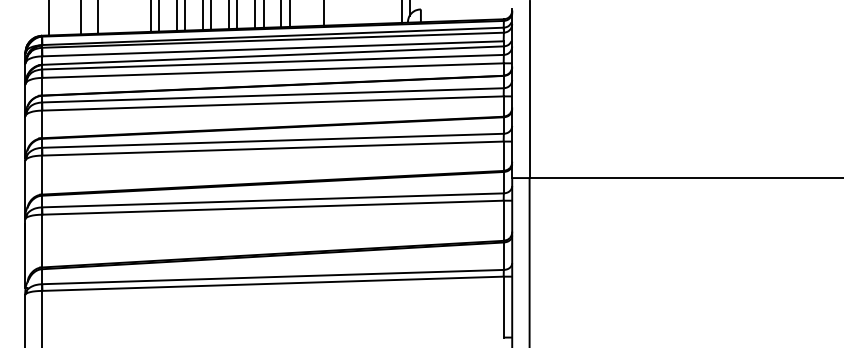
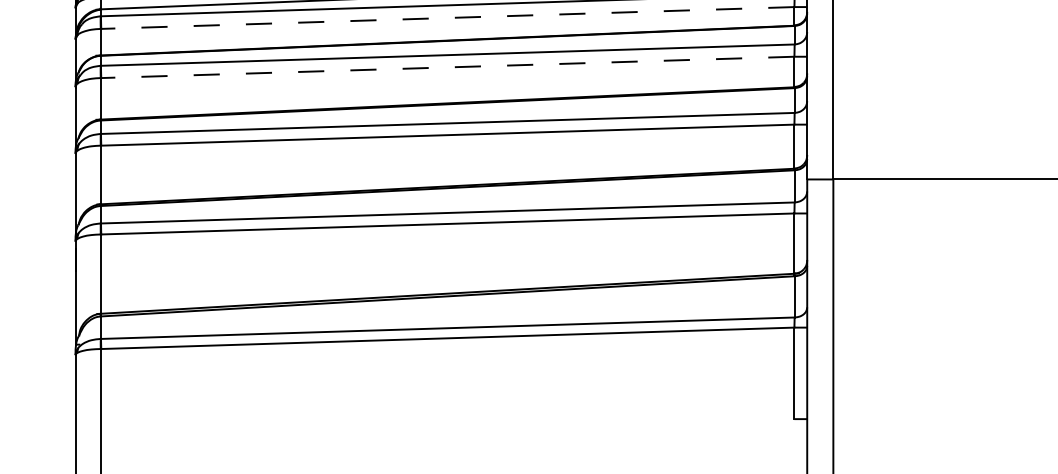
line: (273, 70) -> (448, 17), solid -> dashed
line: (273, 103) -> (448, 67), solid -> dashed

